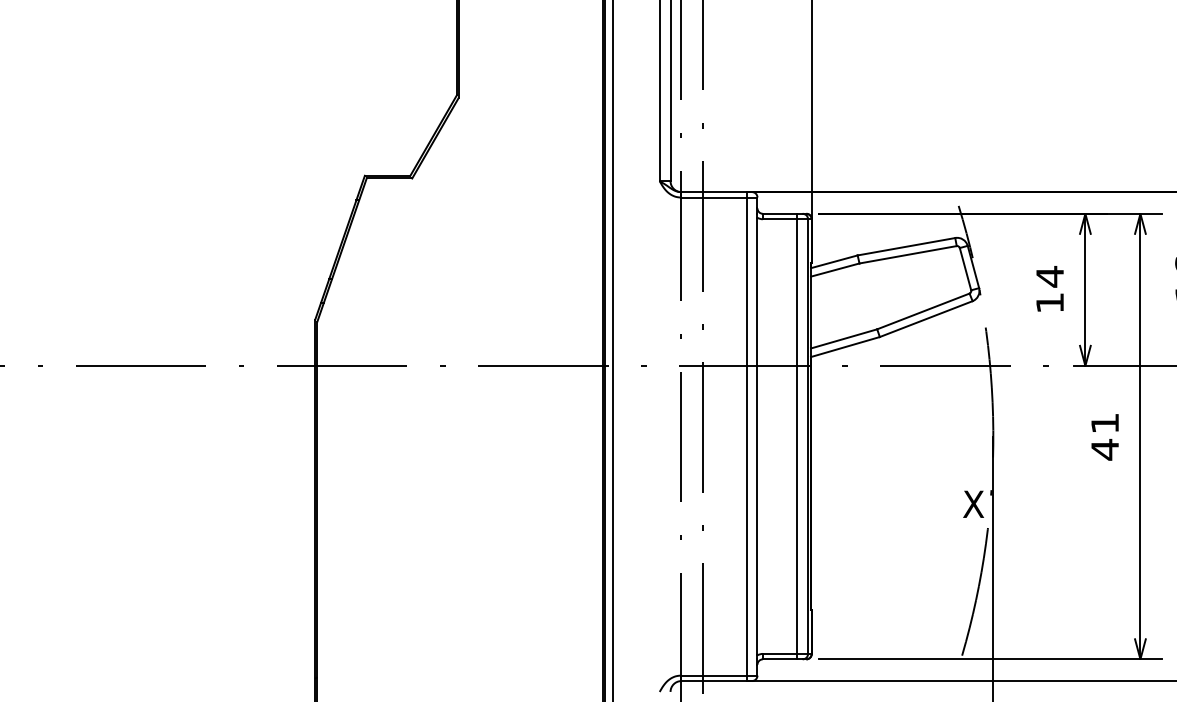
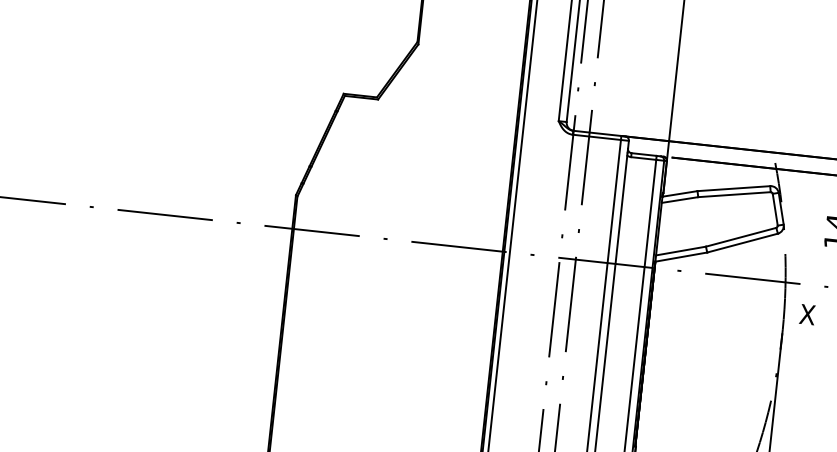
text: (973, 503) -> (807, 314), moved

